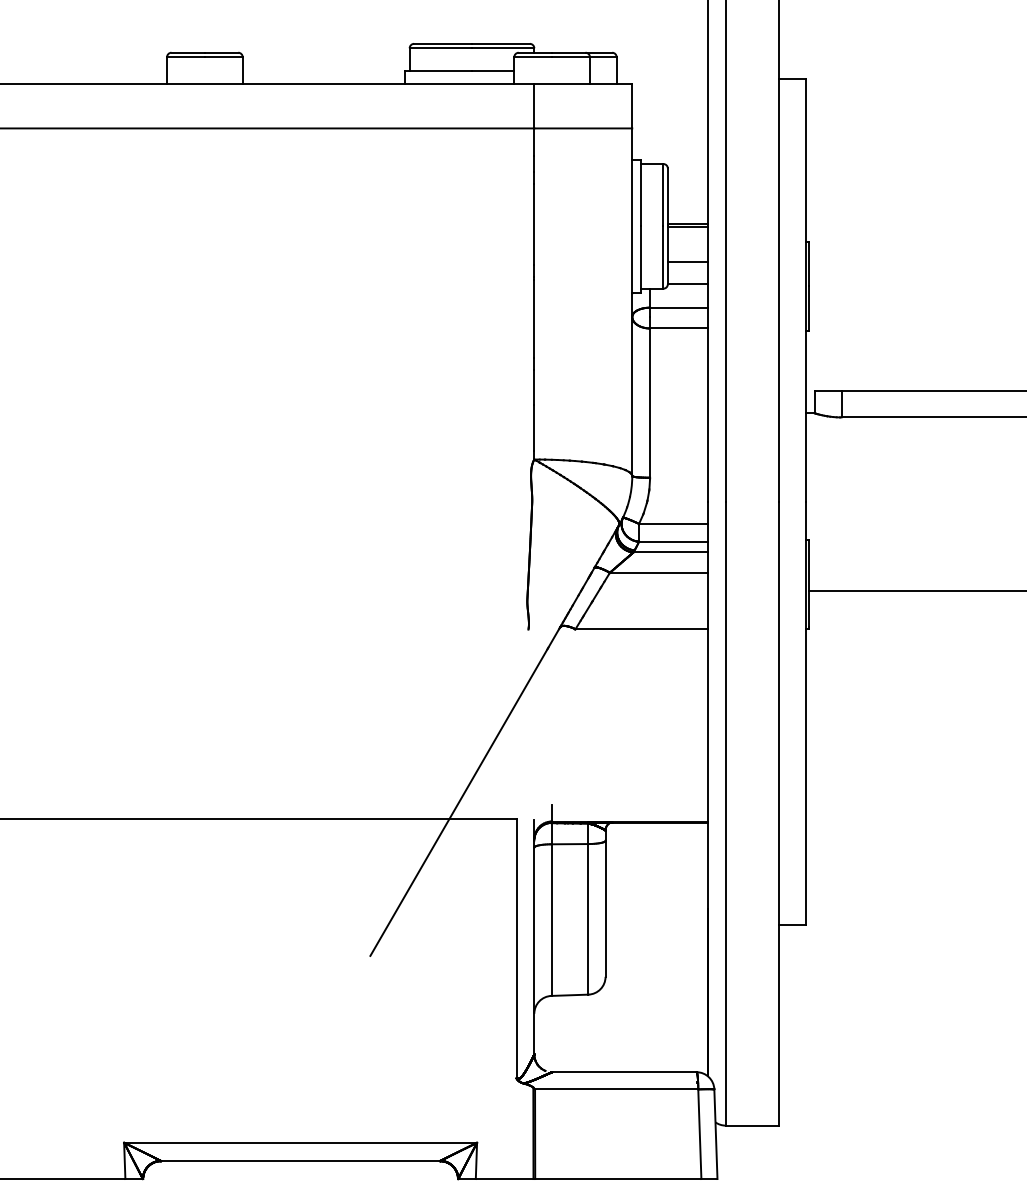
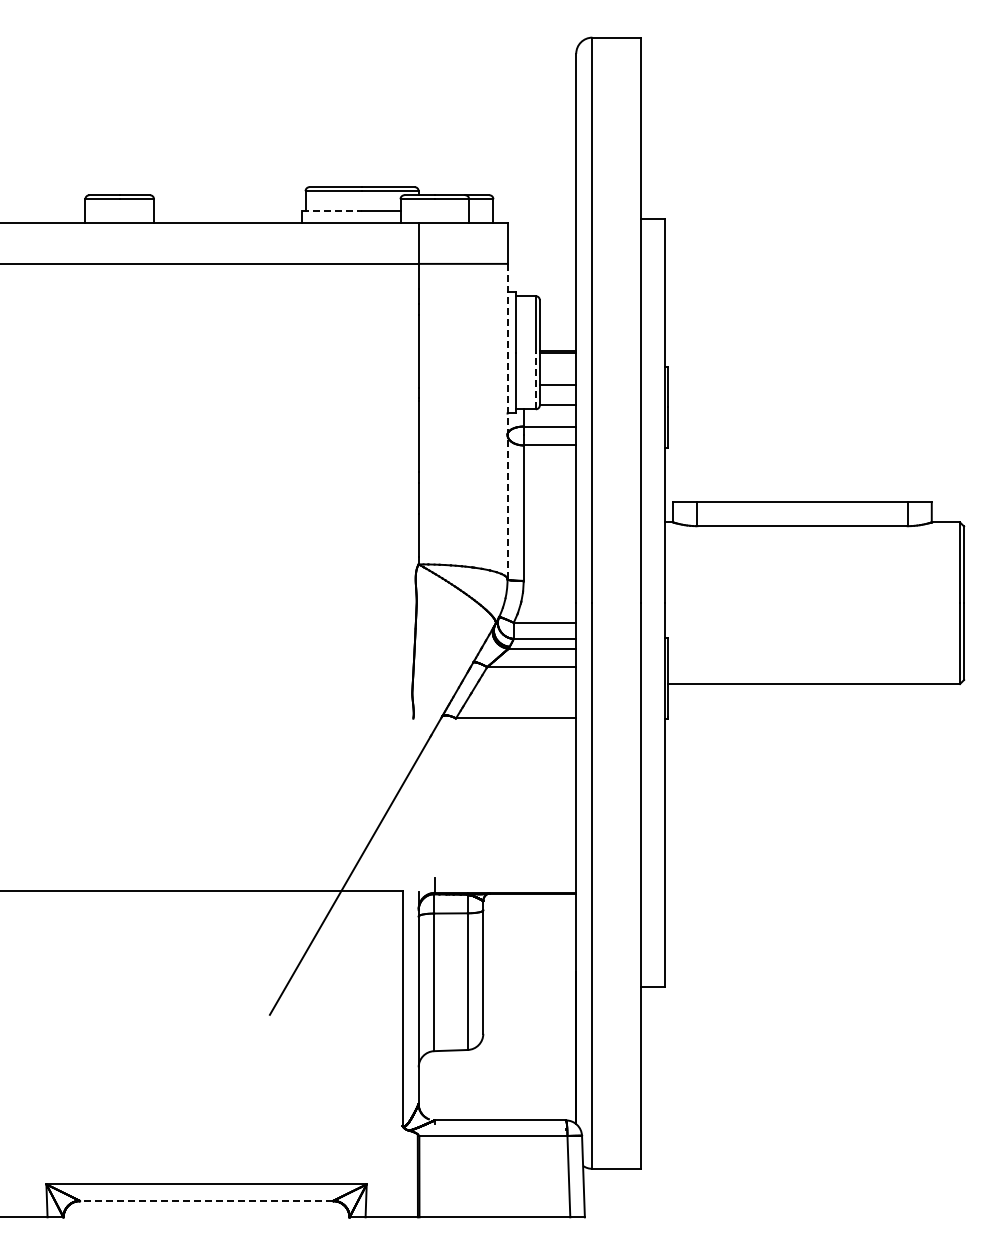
line: (439, 70) -> (332, 211), solid -> dashed
line: (663, 256) -> (535, 380), solid -> dashed
line: (632, 302) -> (507, 421), solid -> dashed
line: (300, 1161) -> (206, 1201), solid -> dashed

